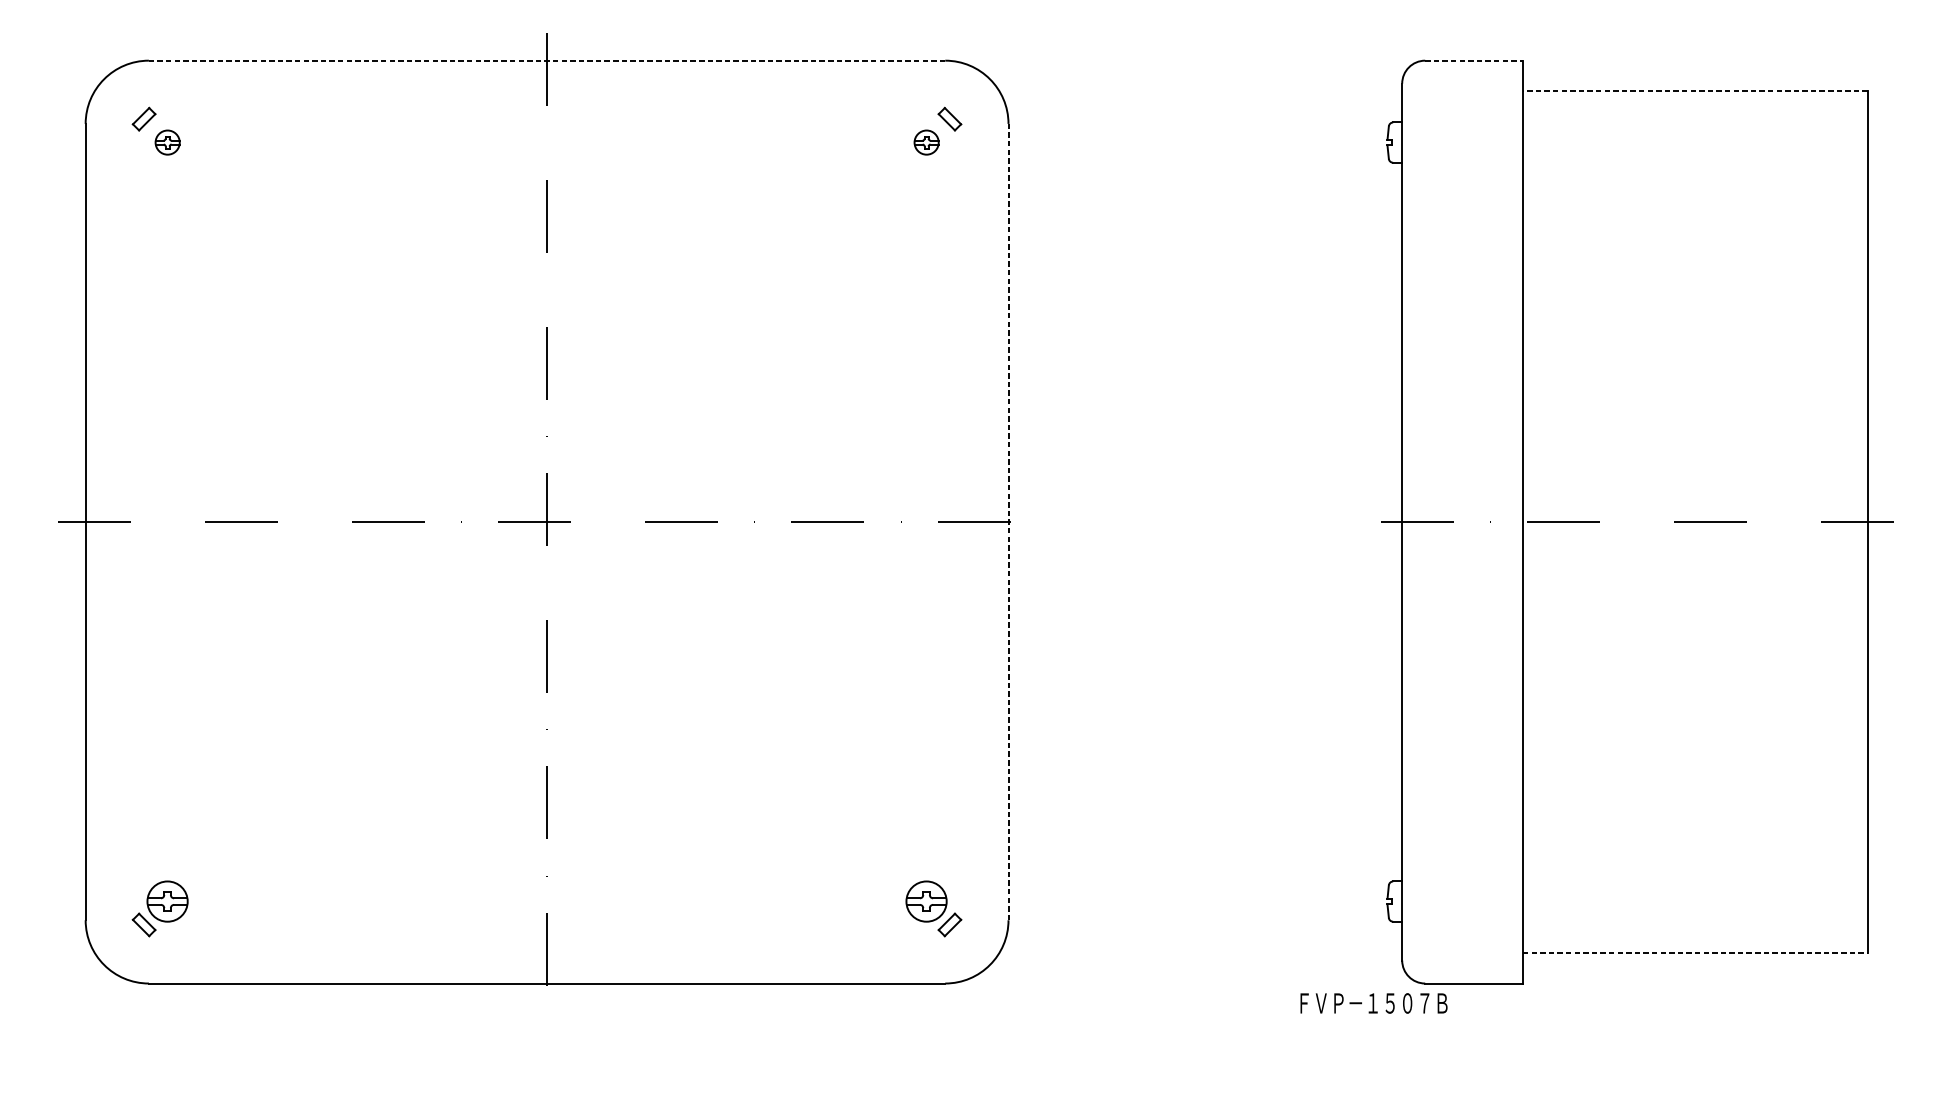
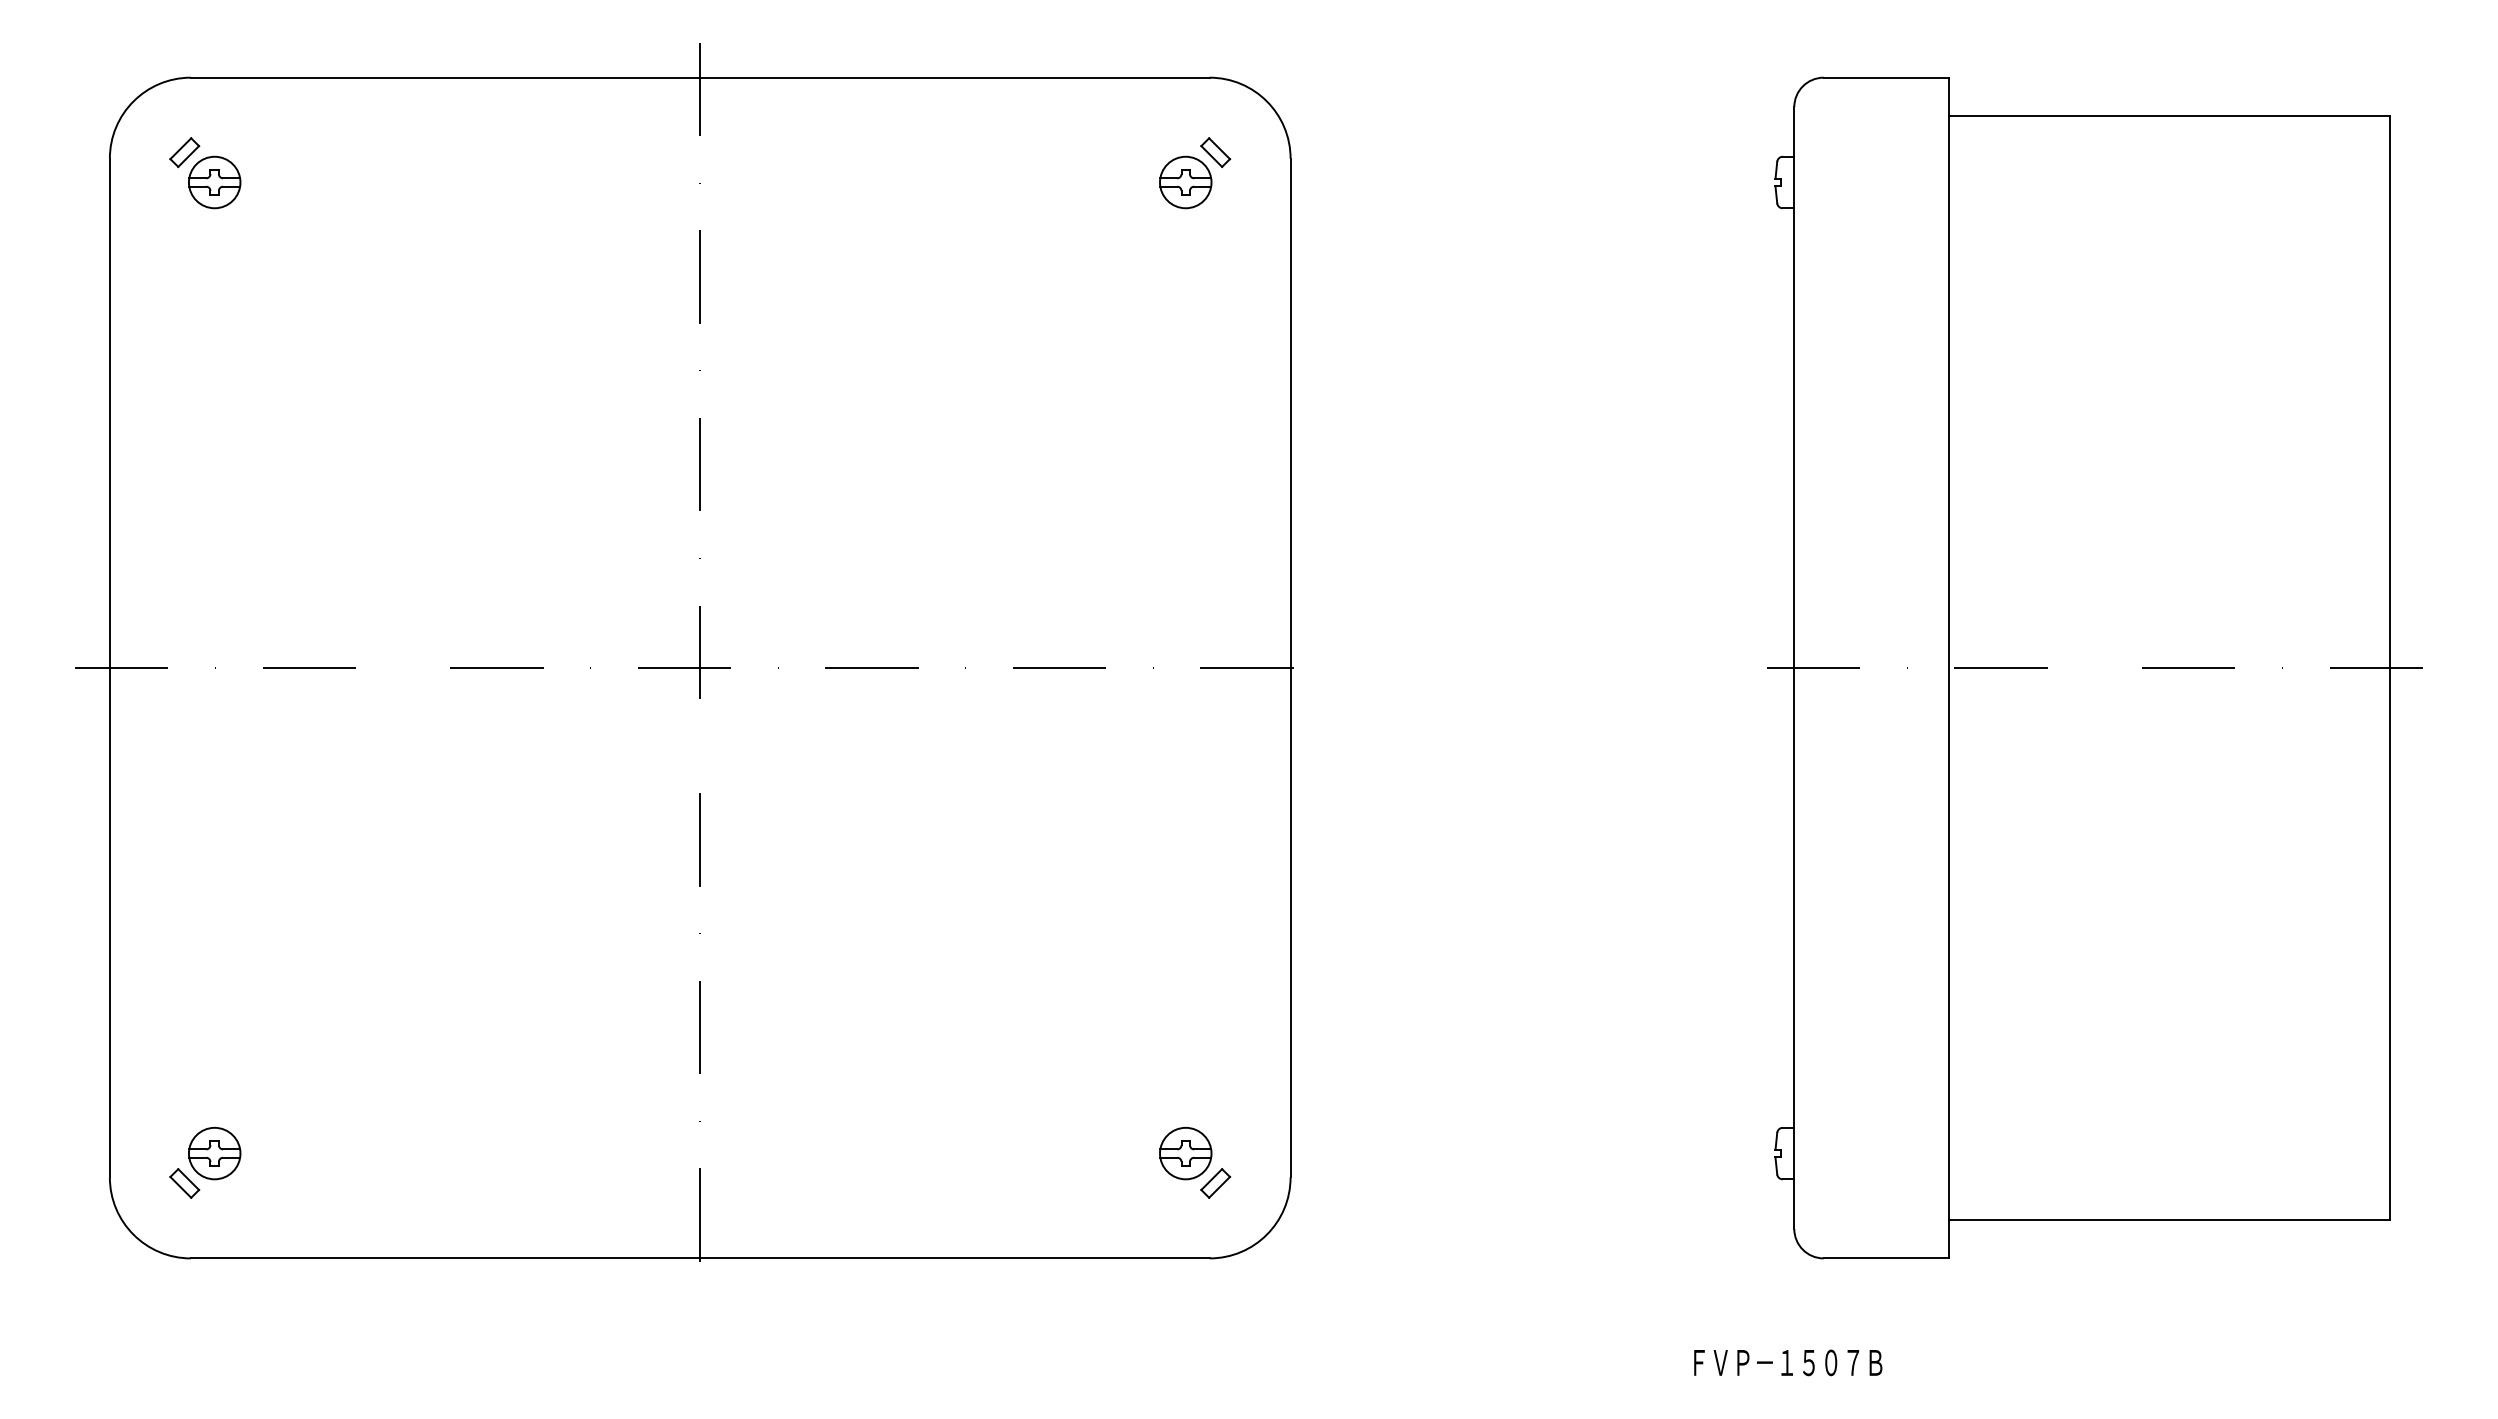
line: (546, 60) -> (699, 77), dashed -> solid
line: (1474, 60) -> (1886, 77), dashed -> solid
line: (1695, 91) -> (2169, 116), dashed -> solid
part: (167, 142) -> (214, 182), size x1.67
part: (926, 142) -> (1185, 182), size x1.67
line: (1008, 521) -> (1290, 667), dashed -> solid
line: (1695, 953) -> (2169, 1219), dashed -> solid
text: (1374, 1003) -> (1788, 1362), moved

